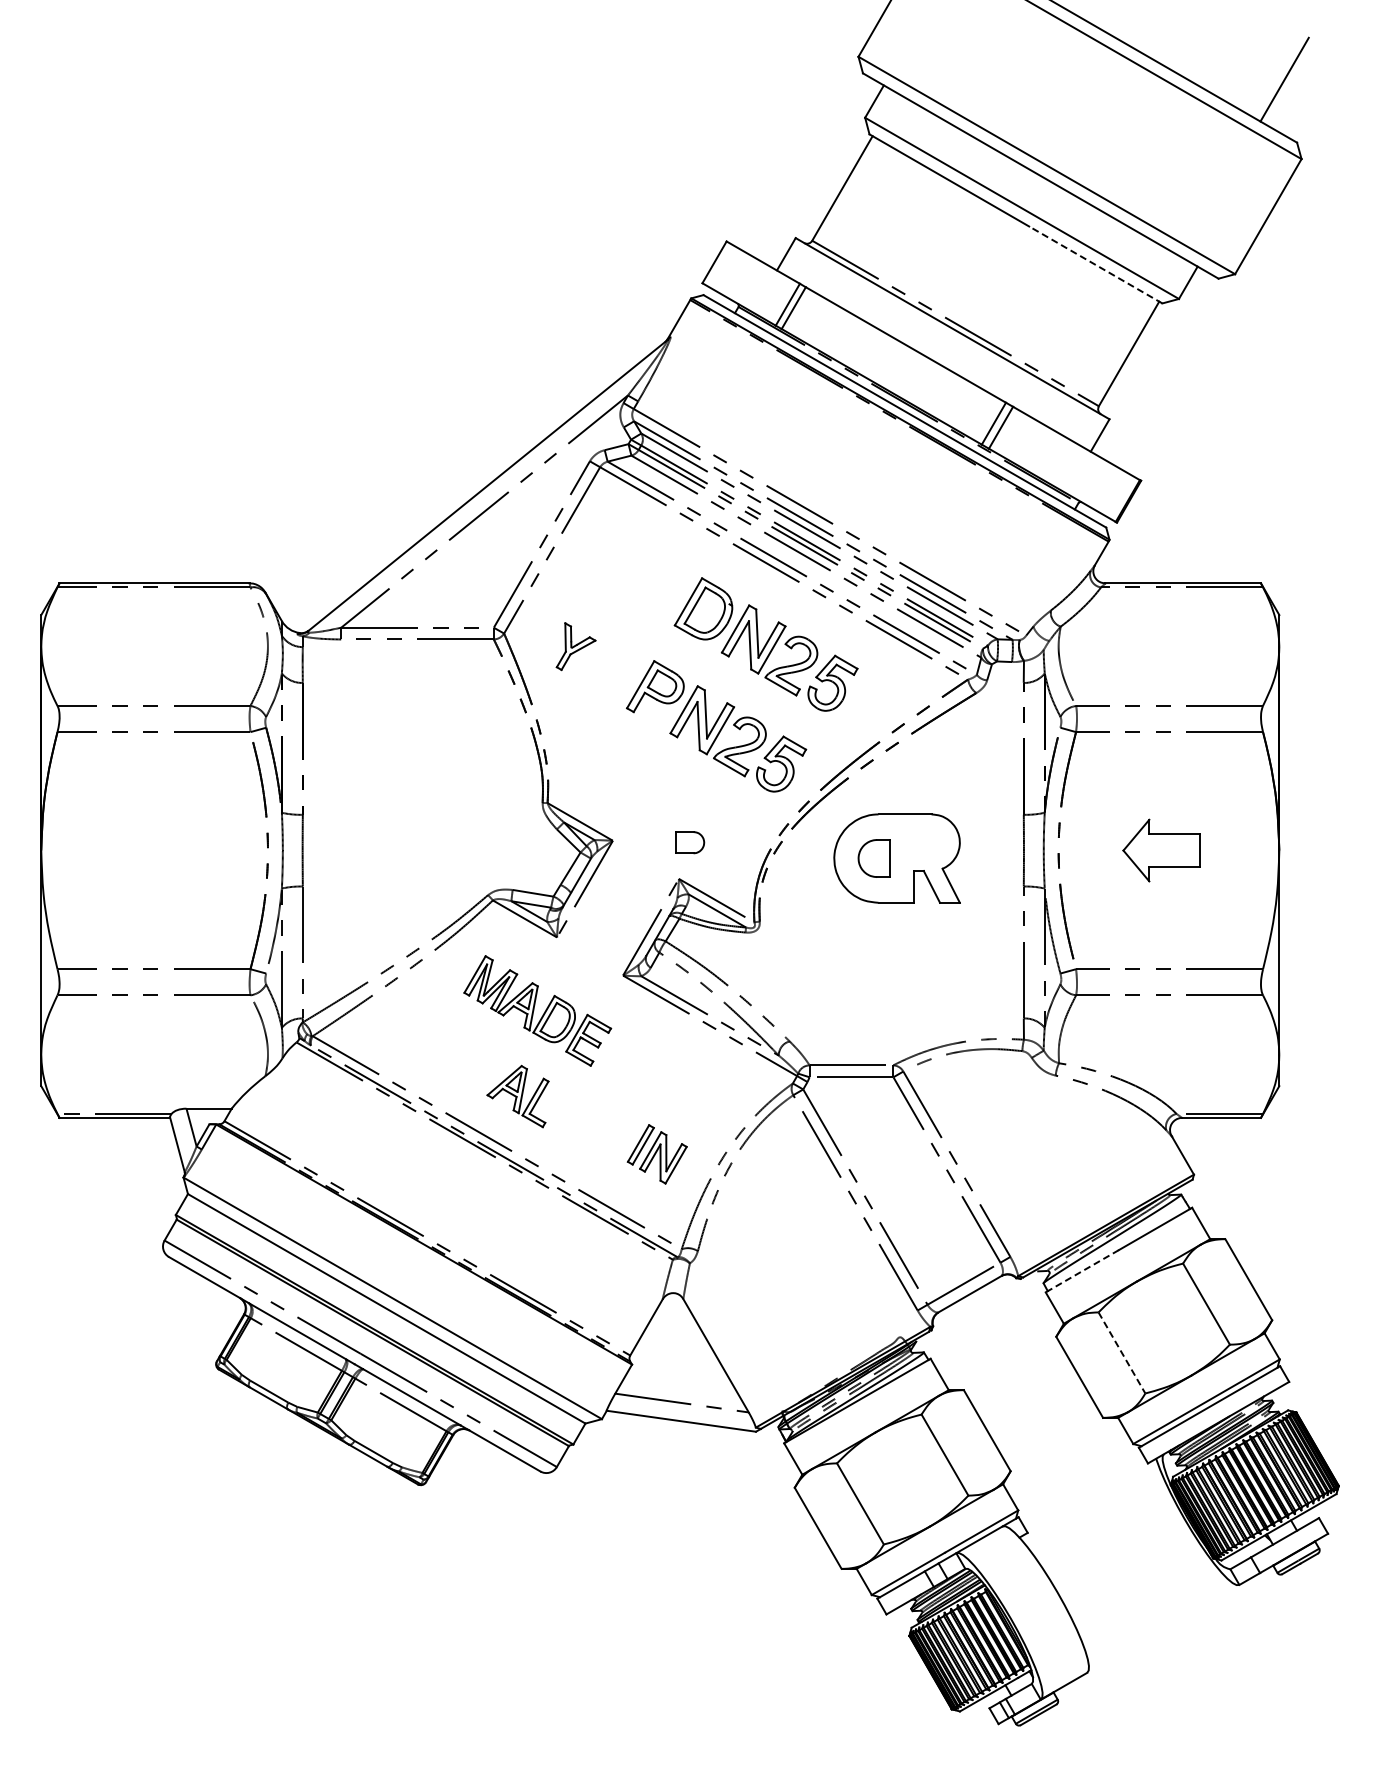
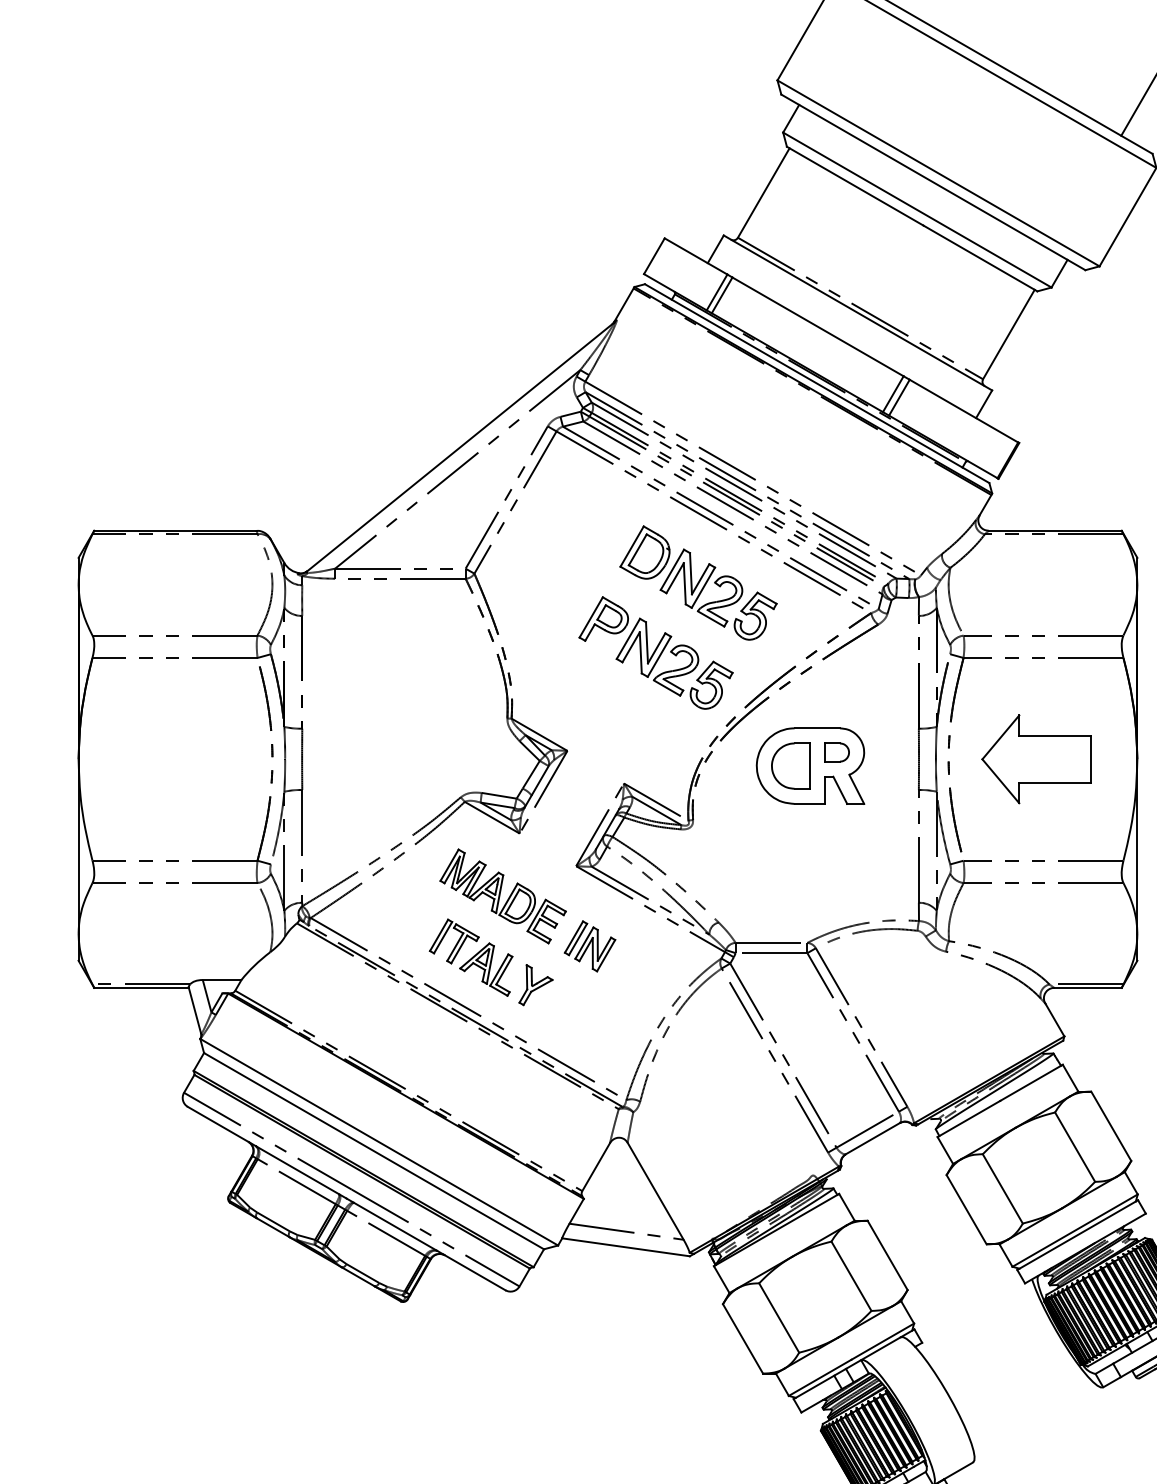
line: (1095, 264) -> (980, 258), dashed -> solid
part: (575, 646) -> (535, 984), moved
part: (690, 842) -> (837, 752), moved
part: (1161, 850) -> (1036, 759), size x1.67
part: (873, 858) -> (790, 766), size x1.43
part: (480, 1063) -> (454, 941), added
part: (656, 1154) -> (589, 946), moved
line: (1081, 1271) -> (968, 1119), dashed -> solid
line: (1121, 1352) -> (1002, 1188), dashed -> solid

